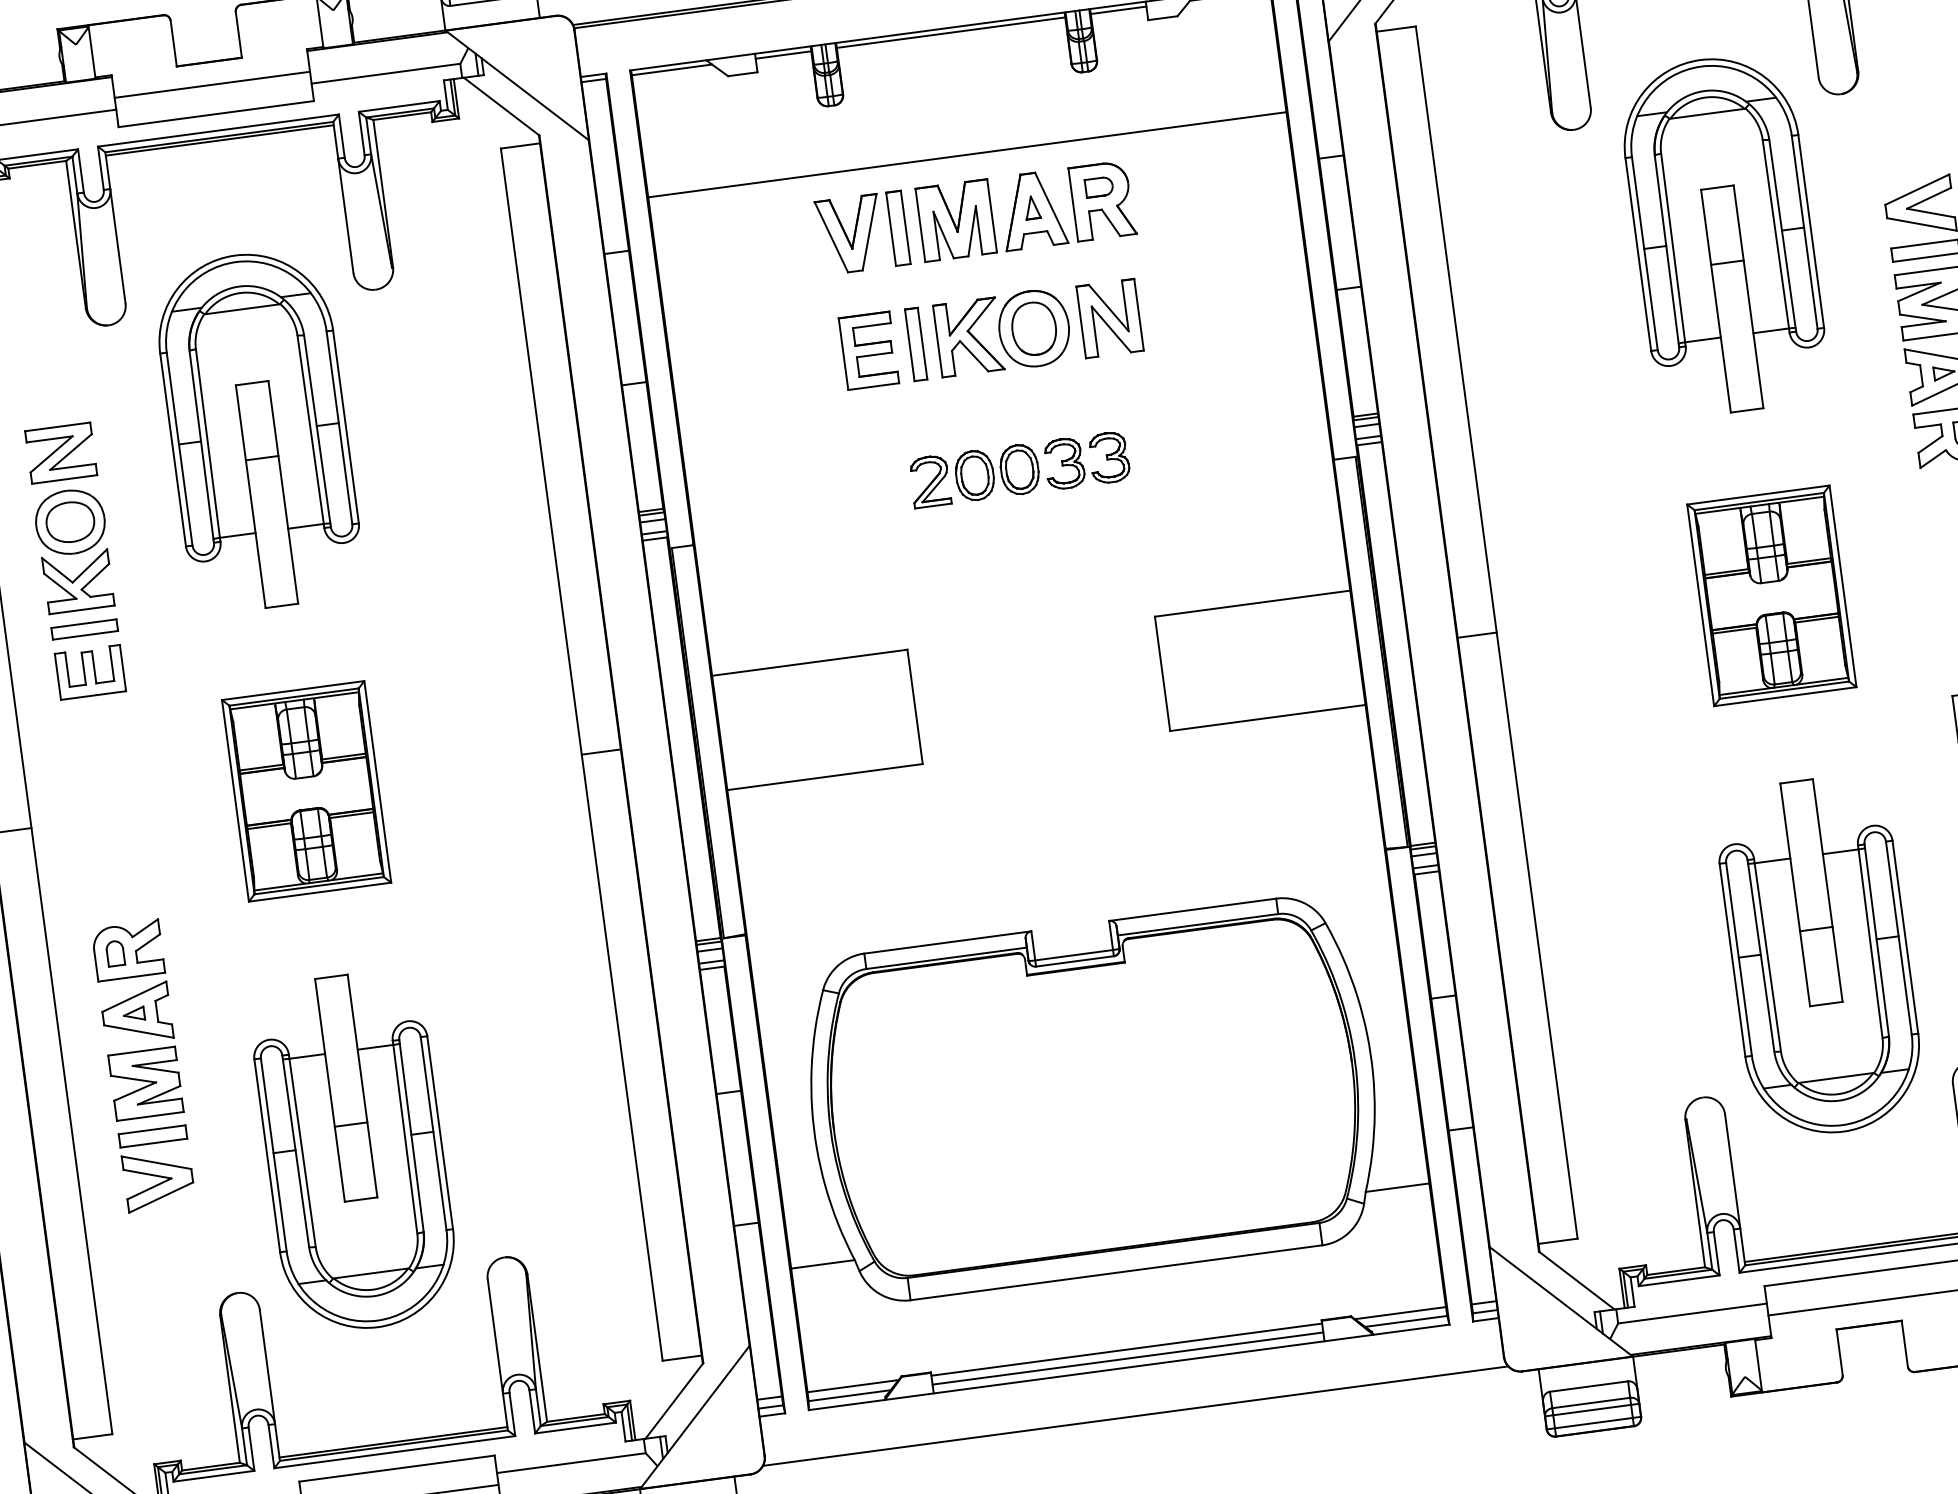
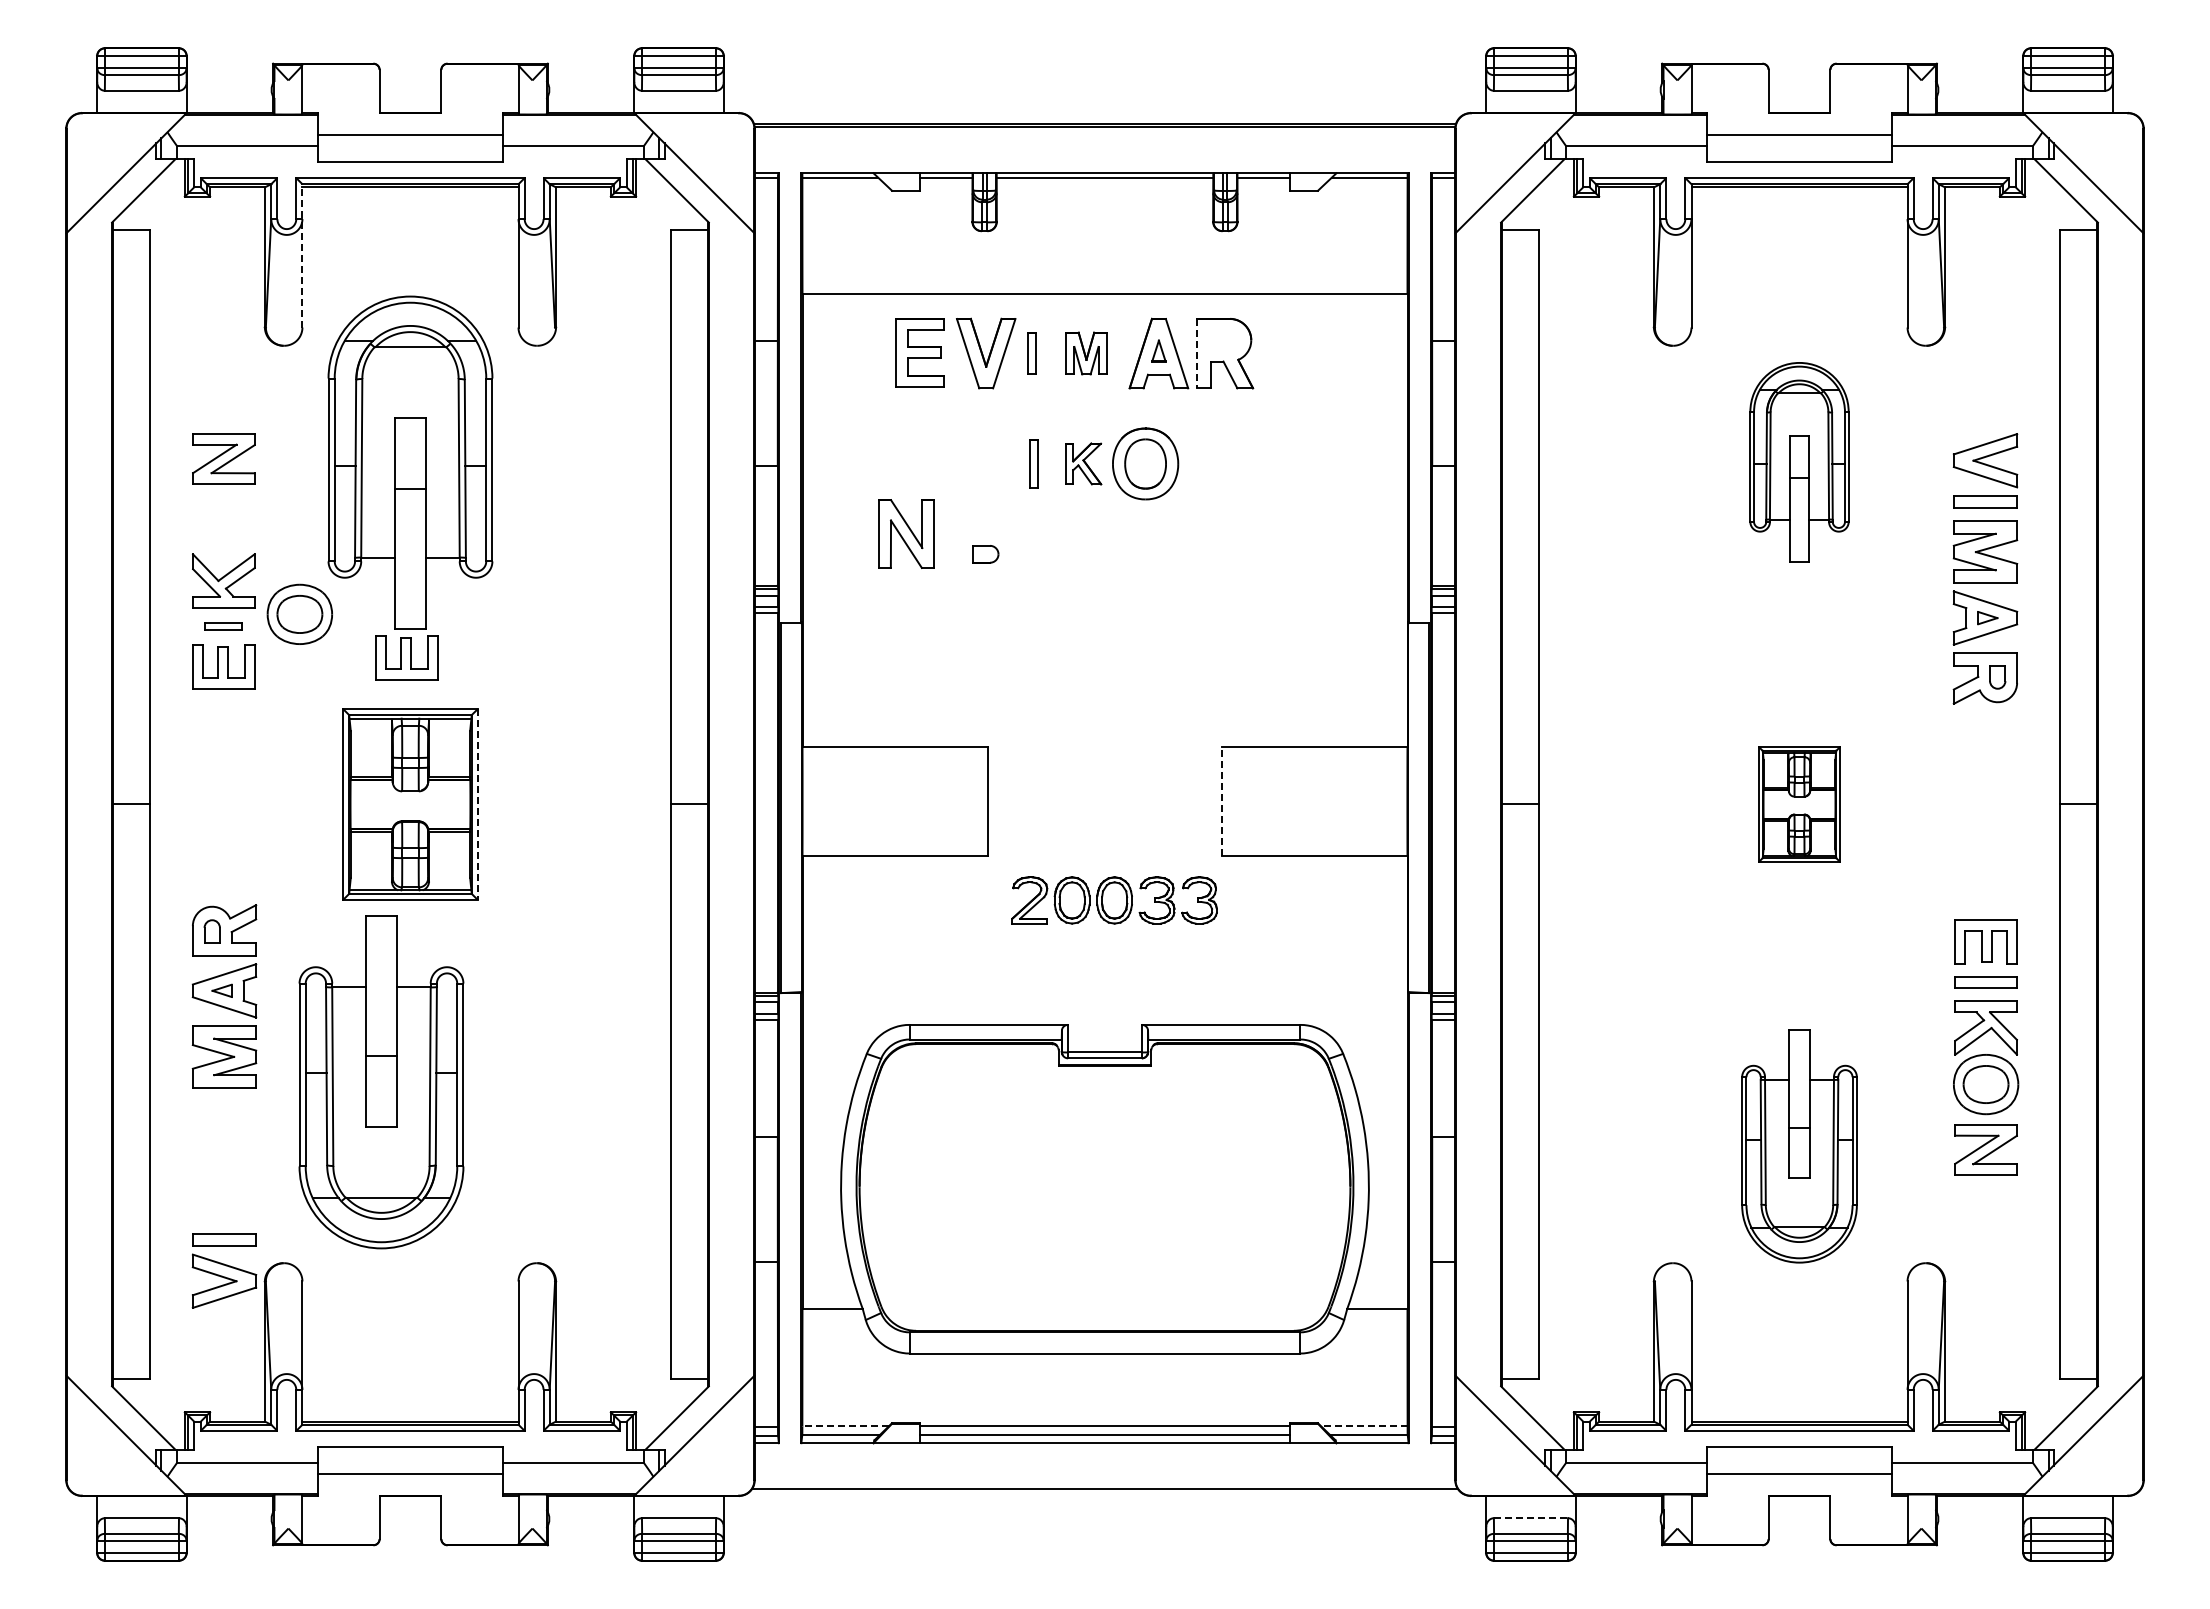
part: (1098, 187) -> (985, 554), moved
line: (1073, 204) -> (1197, 353), solid -> dashed
part: (956, 220) -> (1086, 353), size x0.6
line: (115, 227) -> (302, 255), solid -> dashed
part: (898, 228) -> (1031, 353), size x0.6
part: (1723, 235) -> (1799, 462), size x0.6
part: (1109, 318) -> (906, 533), moved
part: (968, 336) -> (1083, 463), size x0.6
part: (915, 343) -> (1033, 463), size x0.7
part: (868, 350) -> (919, 352), moved
part: (1019, 469) -> (1114, 900), moved
part: (69, 521) -> (299, 613), moved
part: (1771, 595) -> (1799, 804), size x0.6
part: (84, 629) -> (223, 626), size x0.6
part: (281, 636) -> (406, 657), added
line: (1162, 672) -> (1222, 800), solid -> dashed
line: (377, 781) -> (477, 804), solid -> dashed
part: (1819, 956) -> (1799, 1146), size x0.7
part: (354, 1152) -> (381, 1082), moved
part: (157, 1168) -> (224, 1270), moved
line: (1399, 1313) -> (1363, 1426), solid -> dashed
line: (853, 1386) -> (845, 1426), solid -> dashed
line: (1589, 1386) -> (1531, 1518), solid -> dashed

